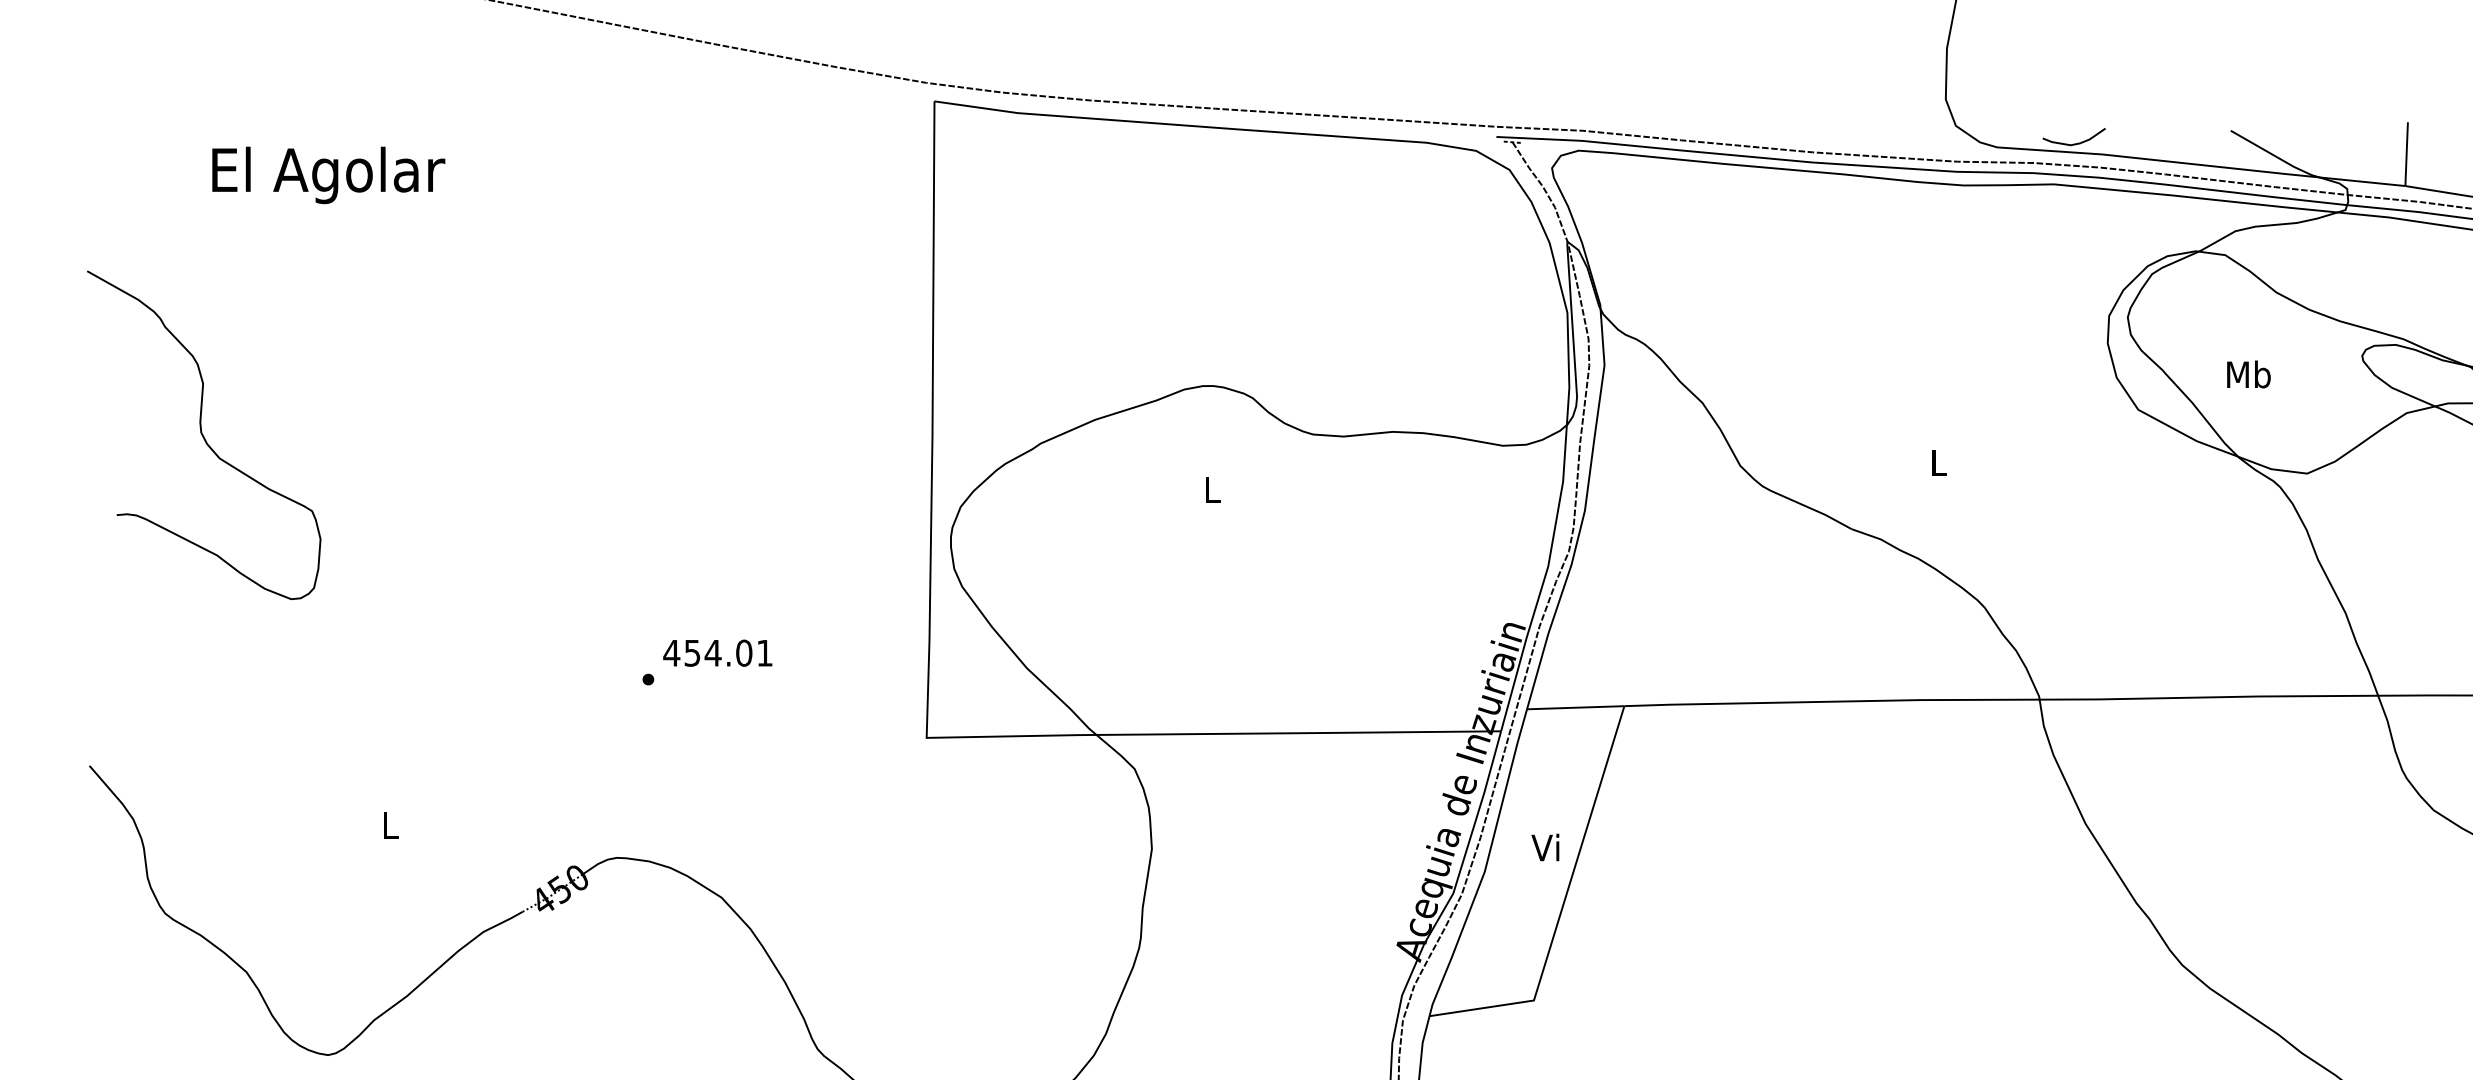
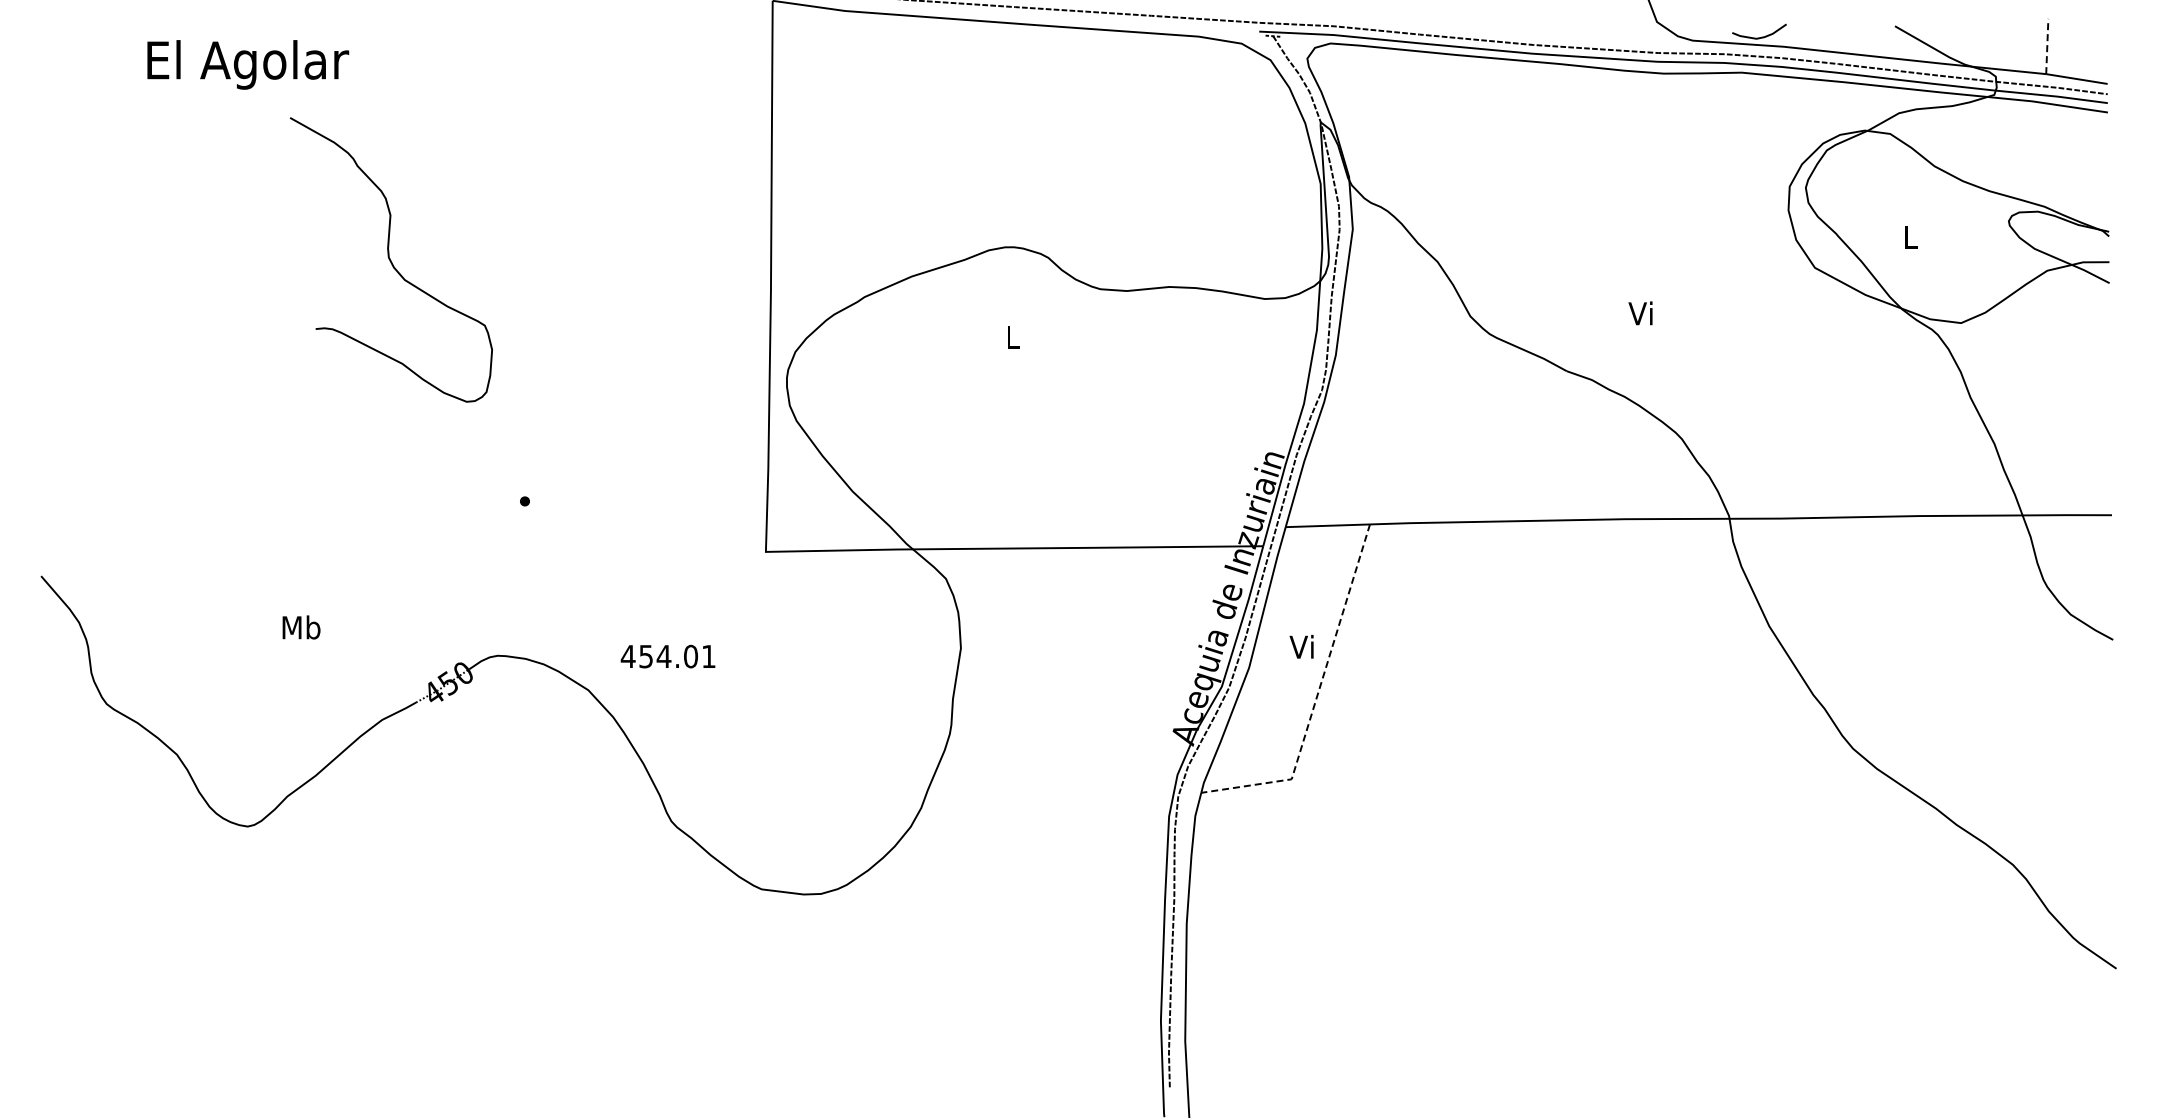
line: (2406, 154) -> (2047, 46), solid -> dashed
text: (2248, 374) -> (1910, 237), Mb -> L
curve: (203, 434) -> (390, 259), moved
text: (1936, 462) -> (1640, 313), L -> Vi
text: (717, 653) -> (667, 656), moved
text: (390, 825) -> (301, 627), L -> Mb
line: (1563, 904) -> (1317, 696), solid -> dashed

